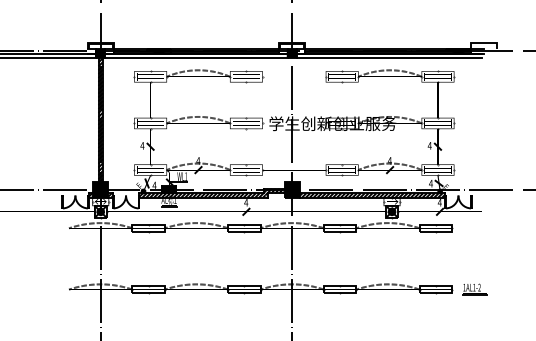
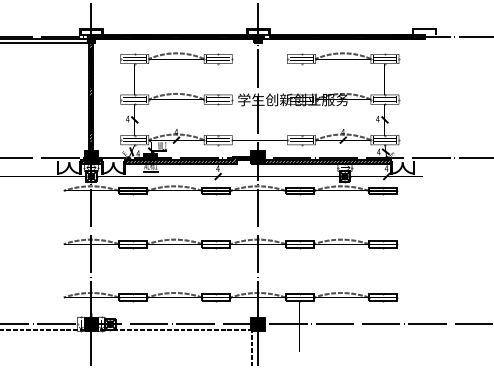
line: (196, 57) -> (174, 42), removed
line: (388, 57) -> (341, 42), removed
part: (475, 289) -> (417, 244), removed

